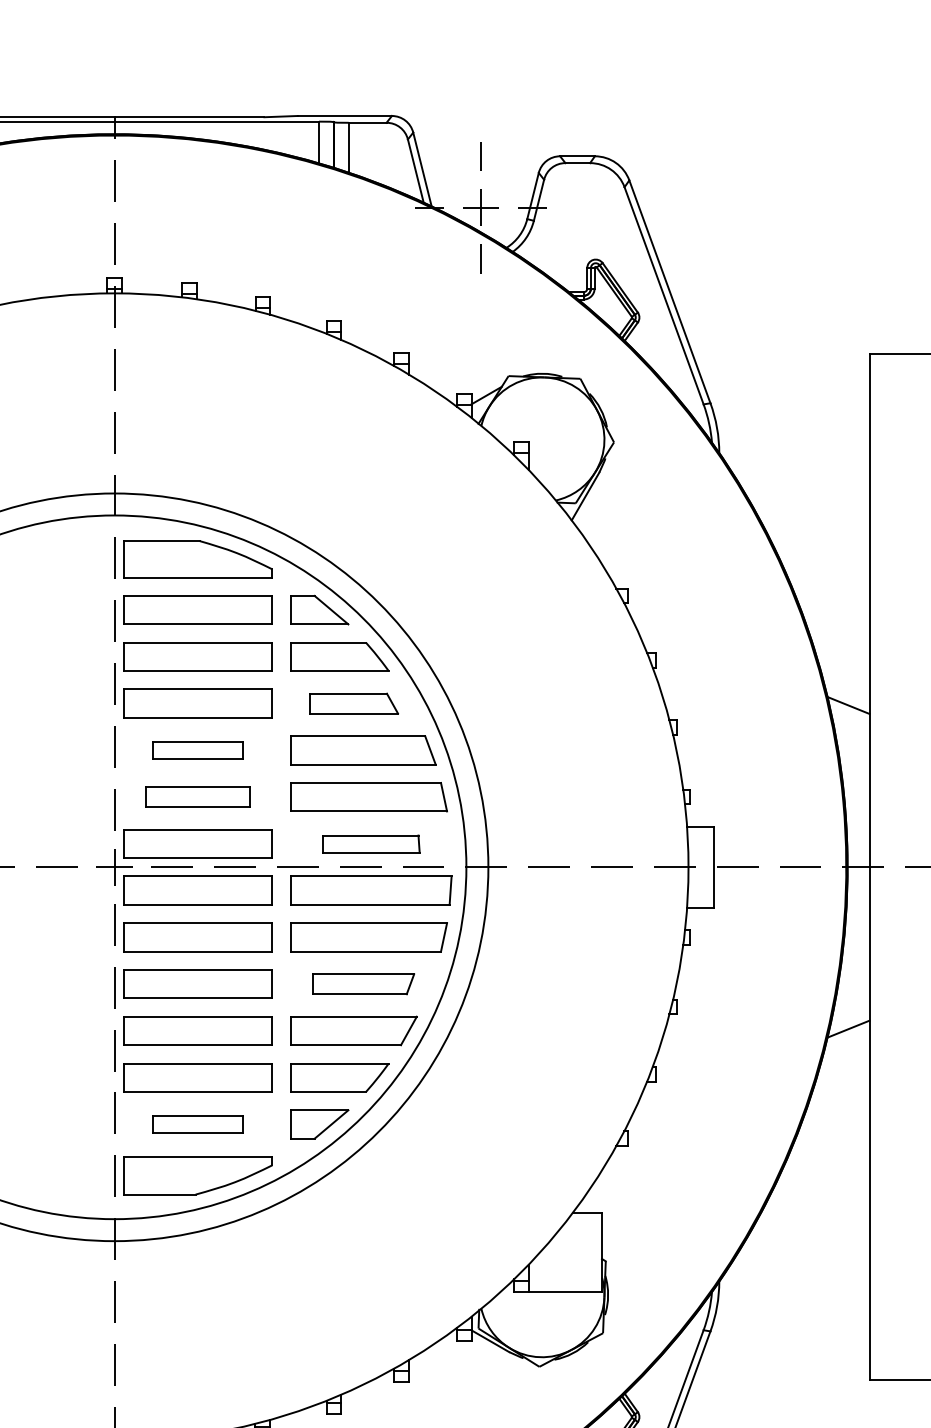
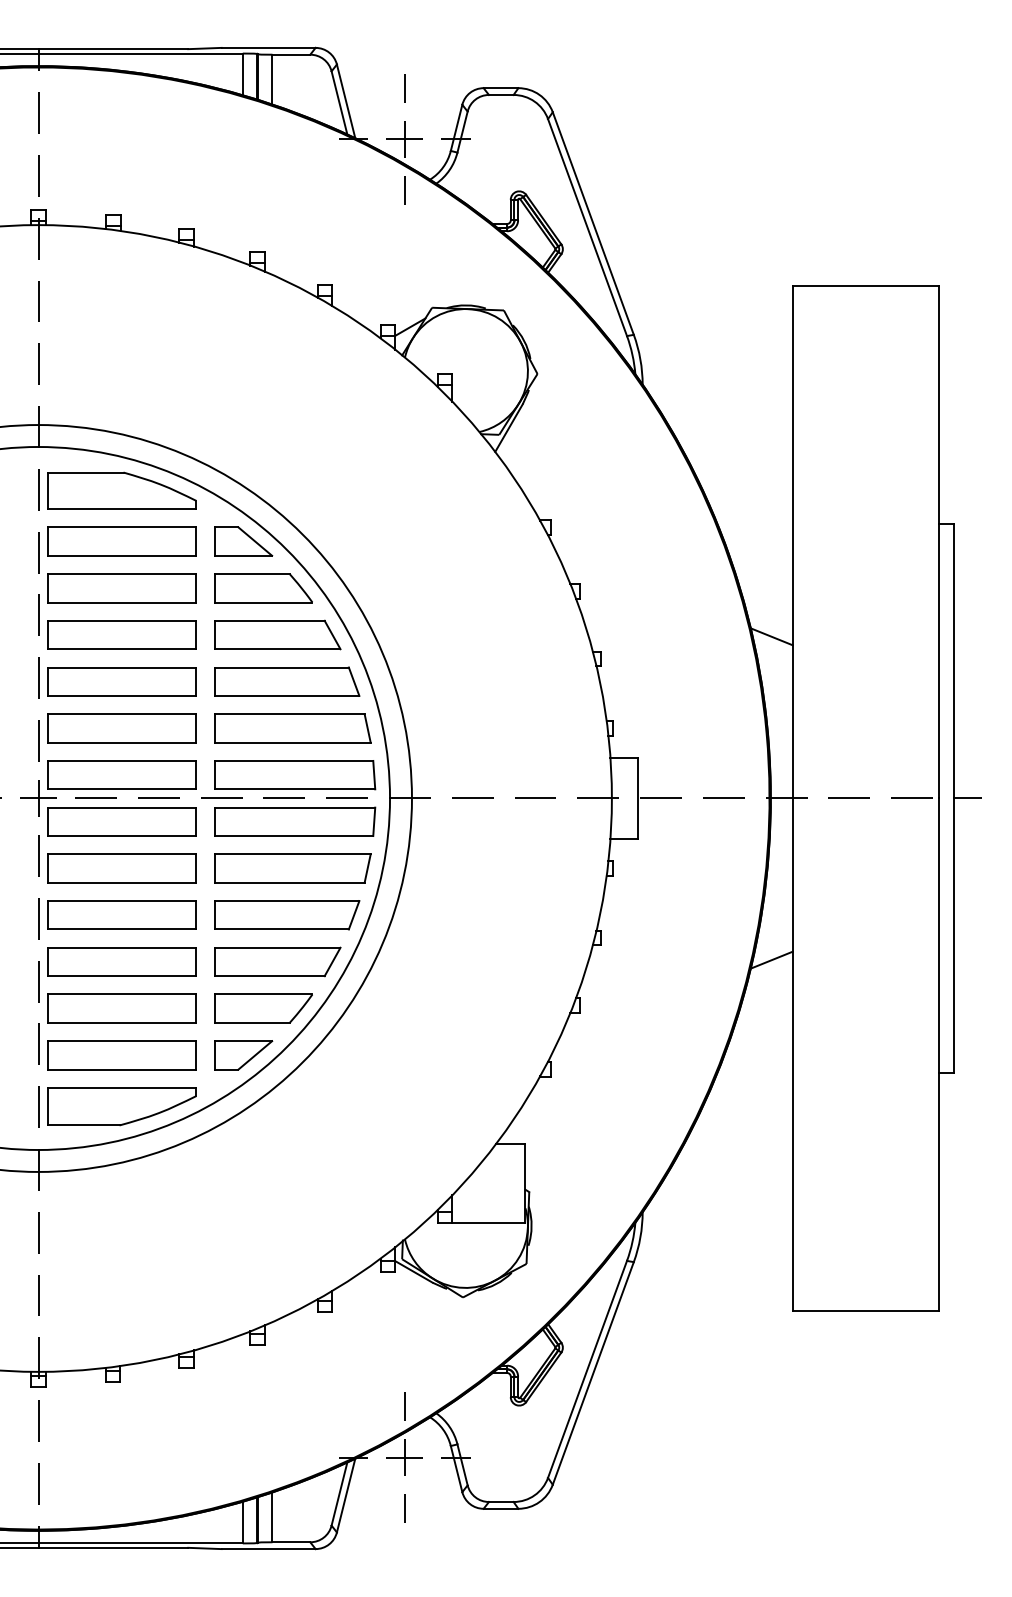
part: (353, 703) -> (277, 634), size x1.43
part: (197, 750) -> (121, 681), size x1.67
part: (197, 797) -> (121, 728), size x1.43
part: (371, 844) -> (295, 775), size x1.67
part: (363, 984) -> (287, 915), size x1.43
part: (197, 1124) -> (121, 1055), size x1.67

